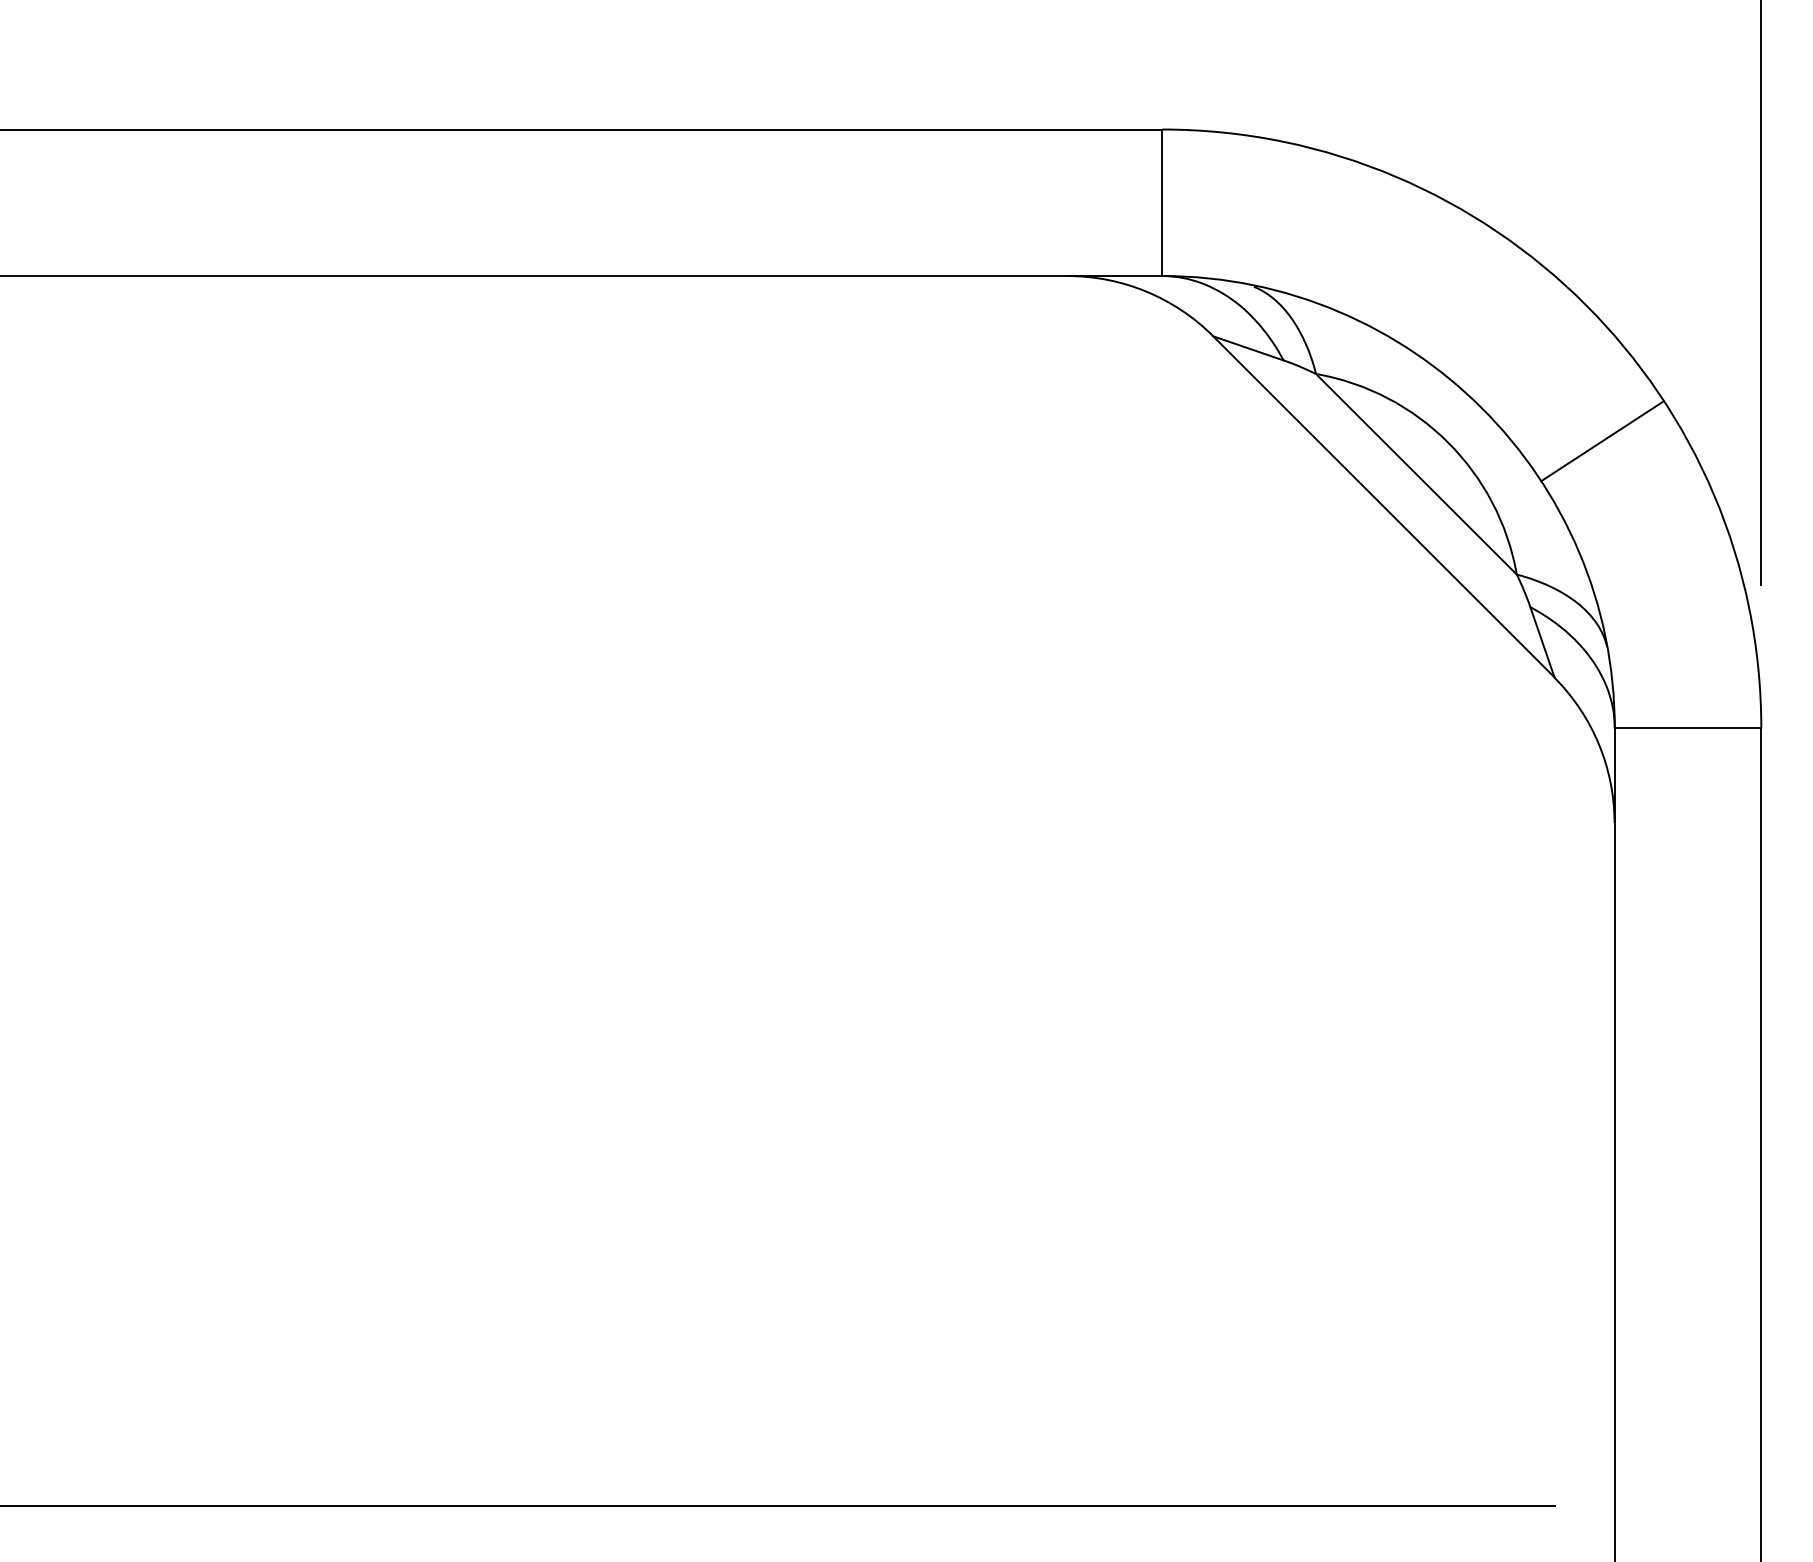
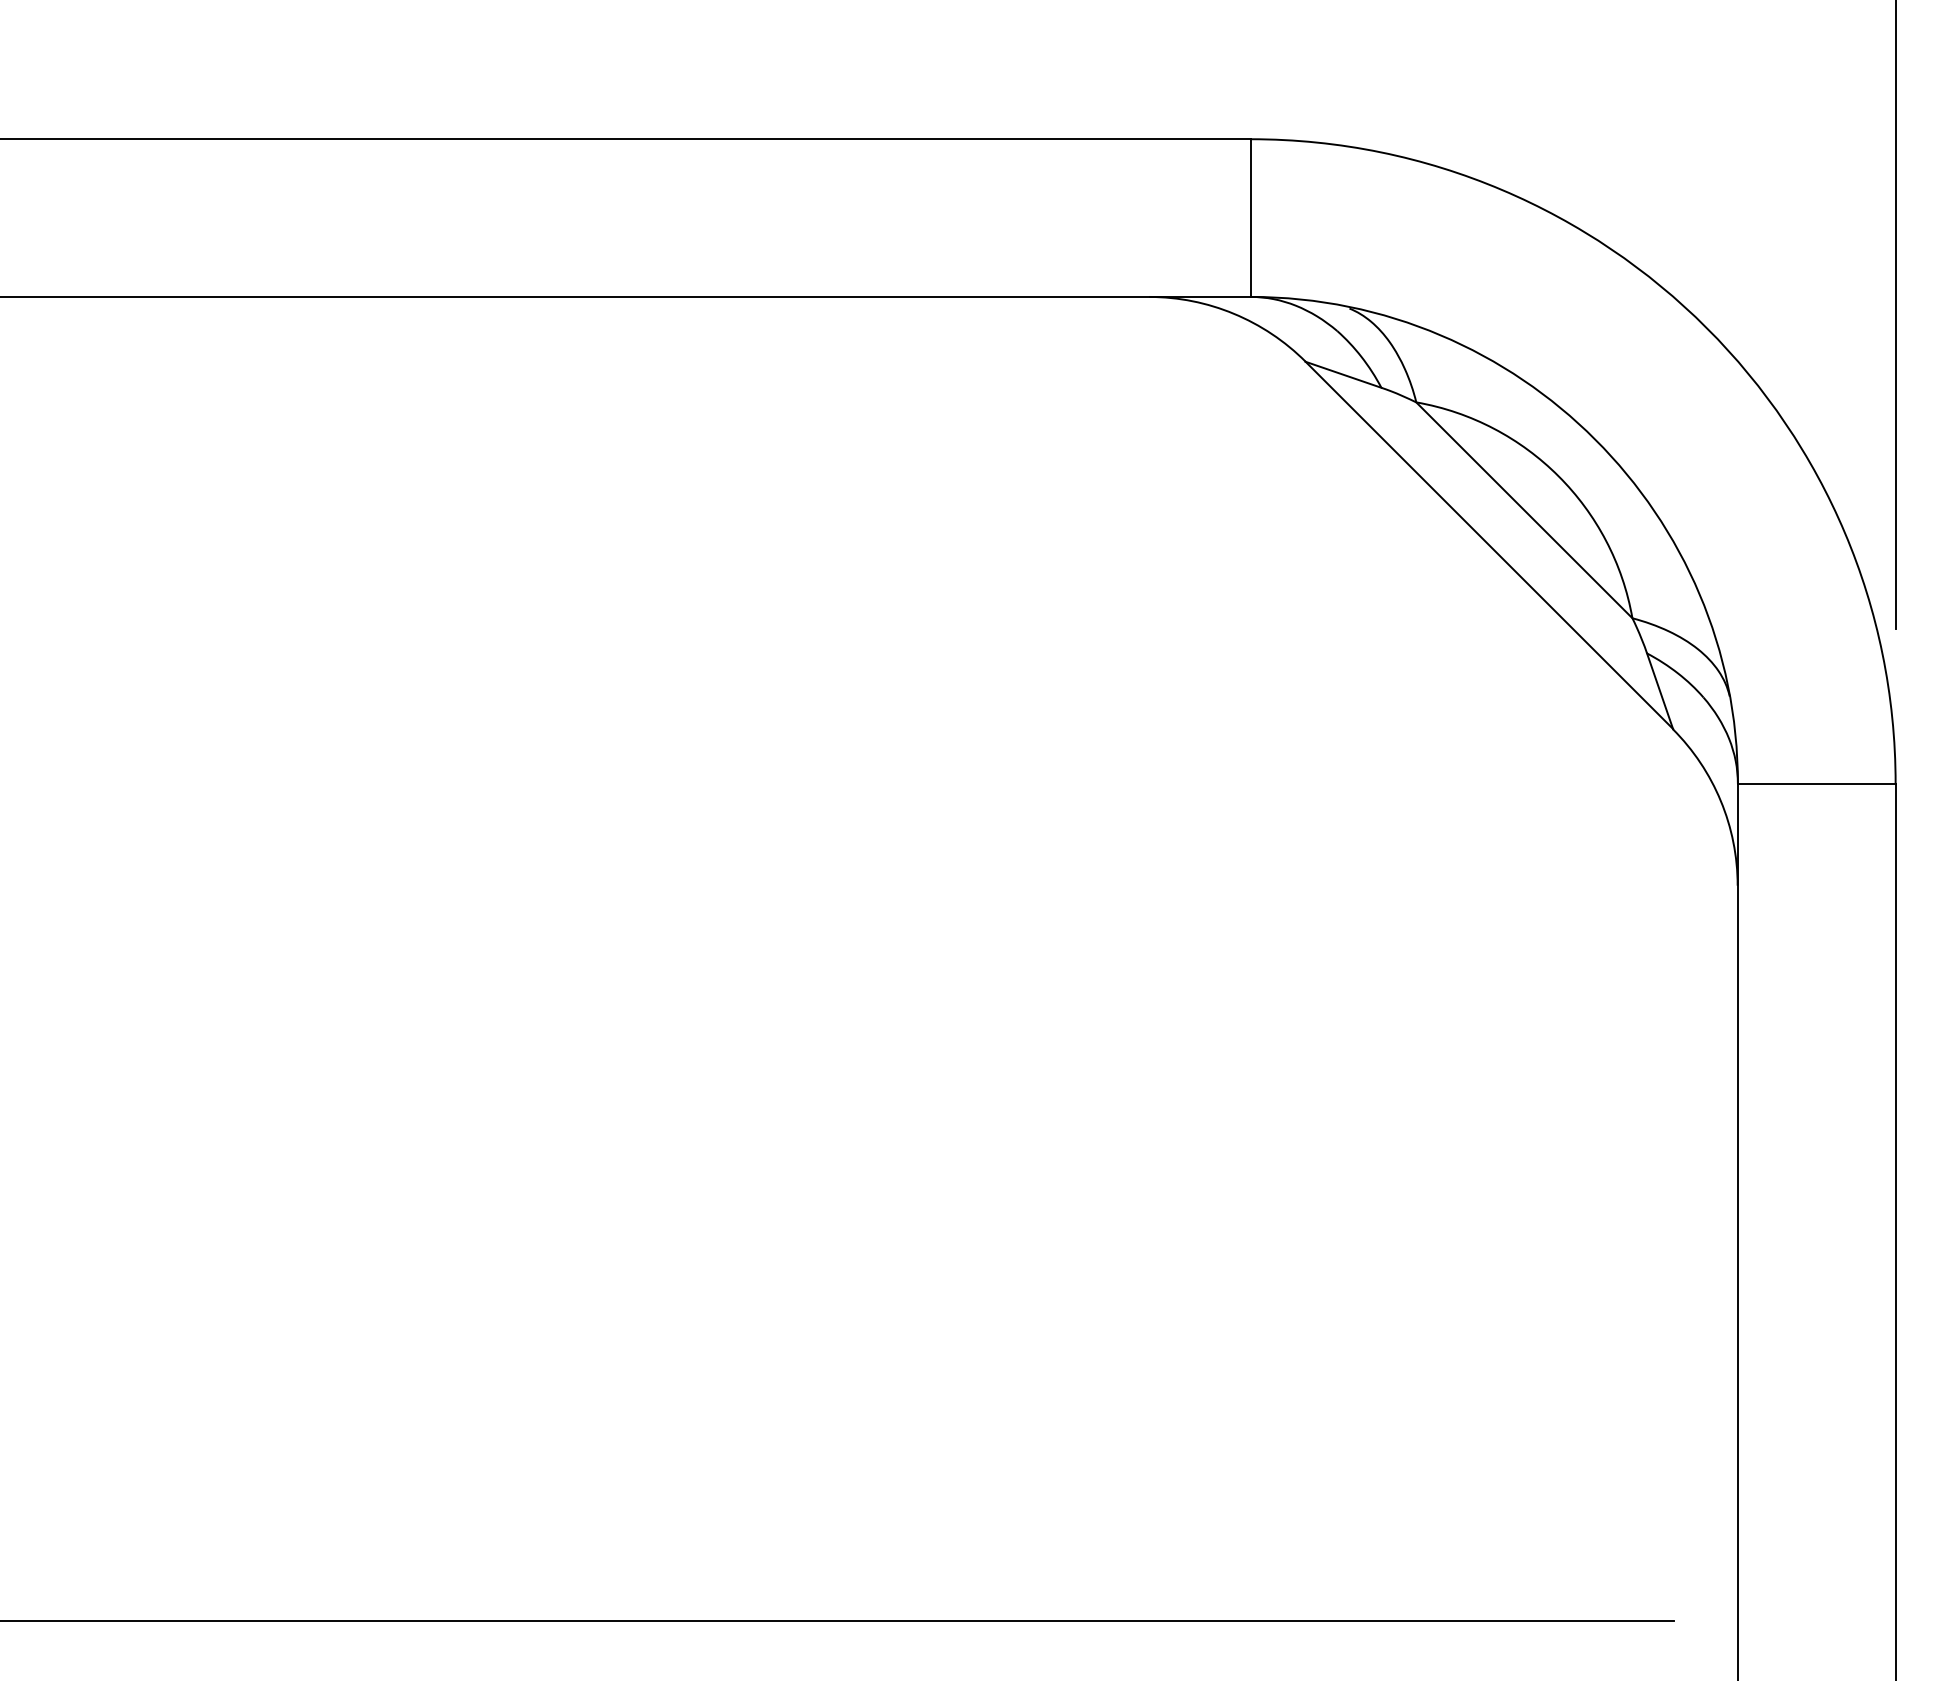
line: (1602, 440) -> (1724, 474), removed

